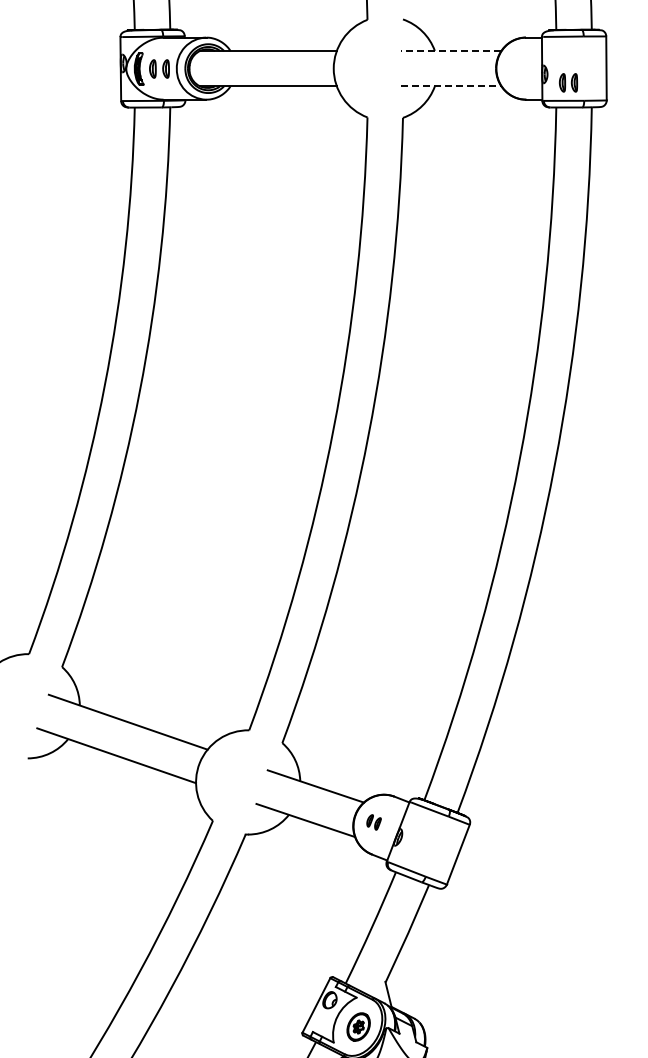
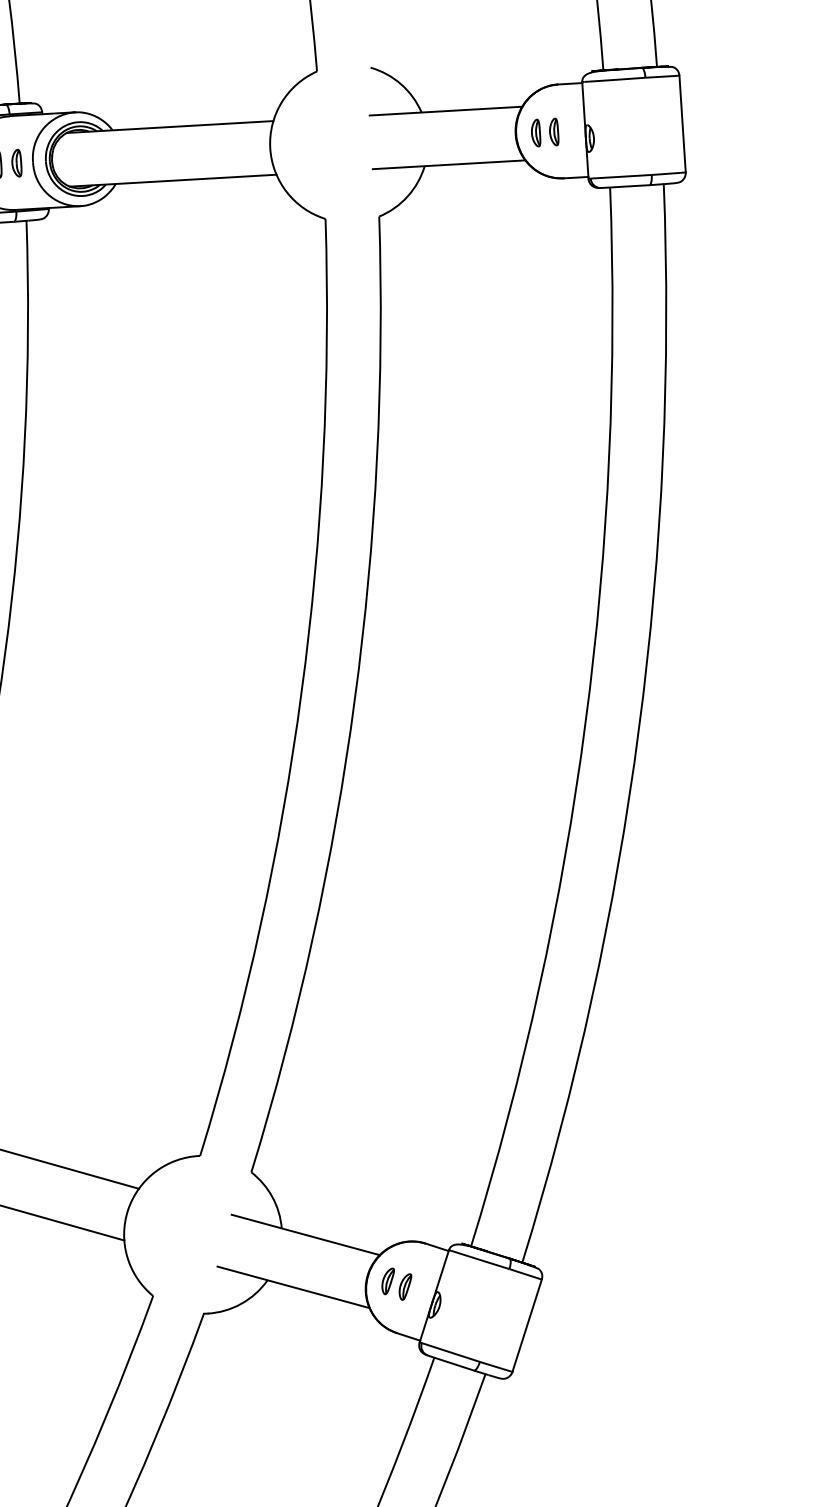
line: (450, 50) -> (445, 110), dashed -> solid
part: (568, 82) -> (545, 132), moved
line: (451, 86) -> (449, 164), dashed -> solid
part: (373, 822) -> (396, 1284), size x1.43

